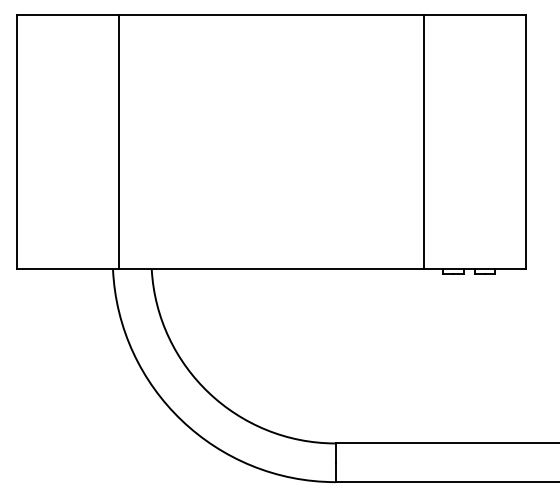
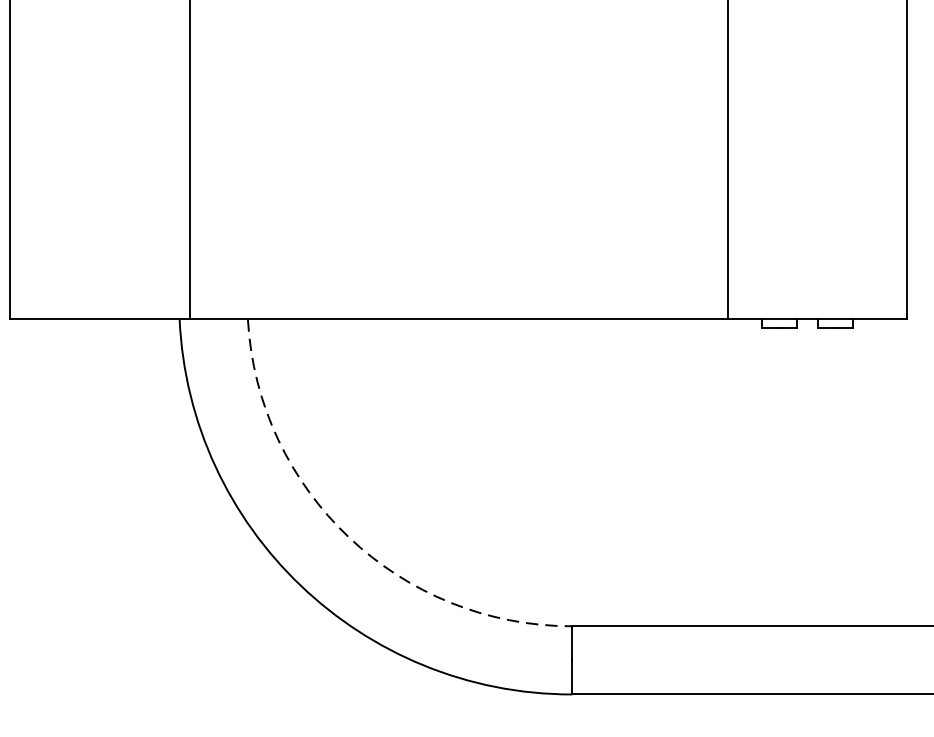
arc: (209, 393) -> (349, 538), solid -> dashed

